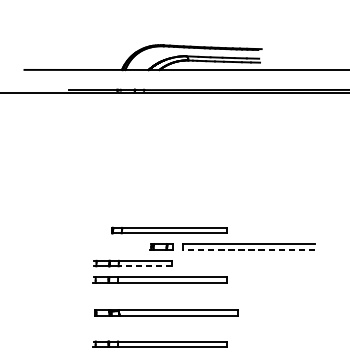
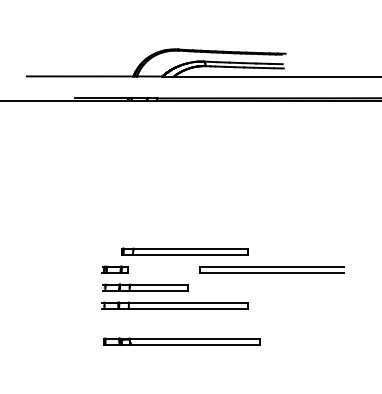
part: (160, 246) -> (114, 269), moved
line: (249, 249) -> (272, 272), dashed -> solid
line: (145, 266) -> (158, 290), dashed -> solid
part: (159, 344) -> (174, 375), removed

